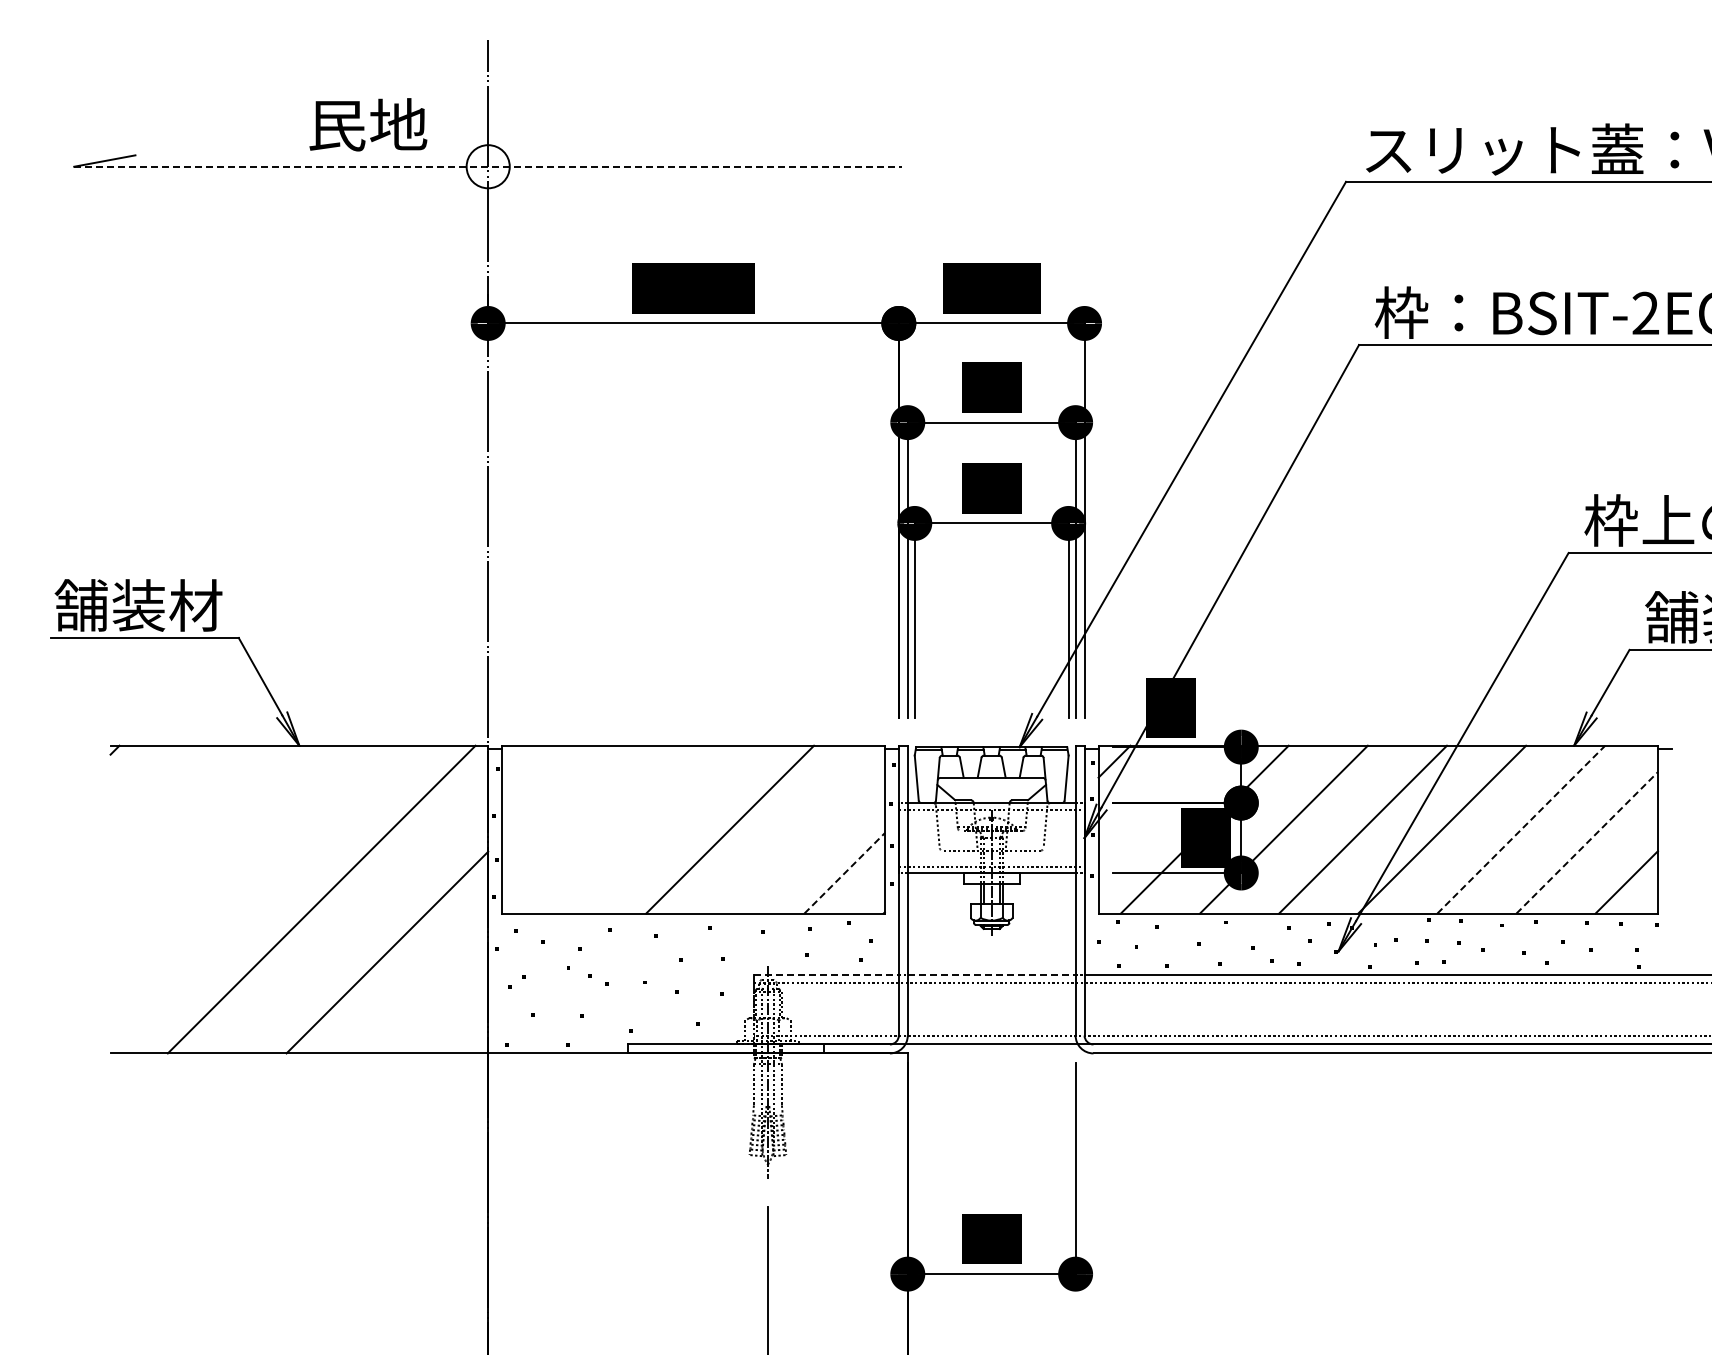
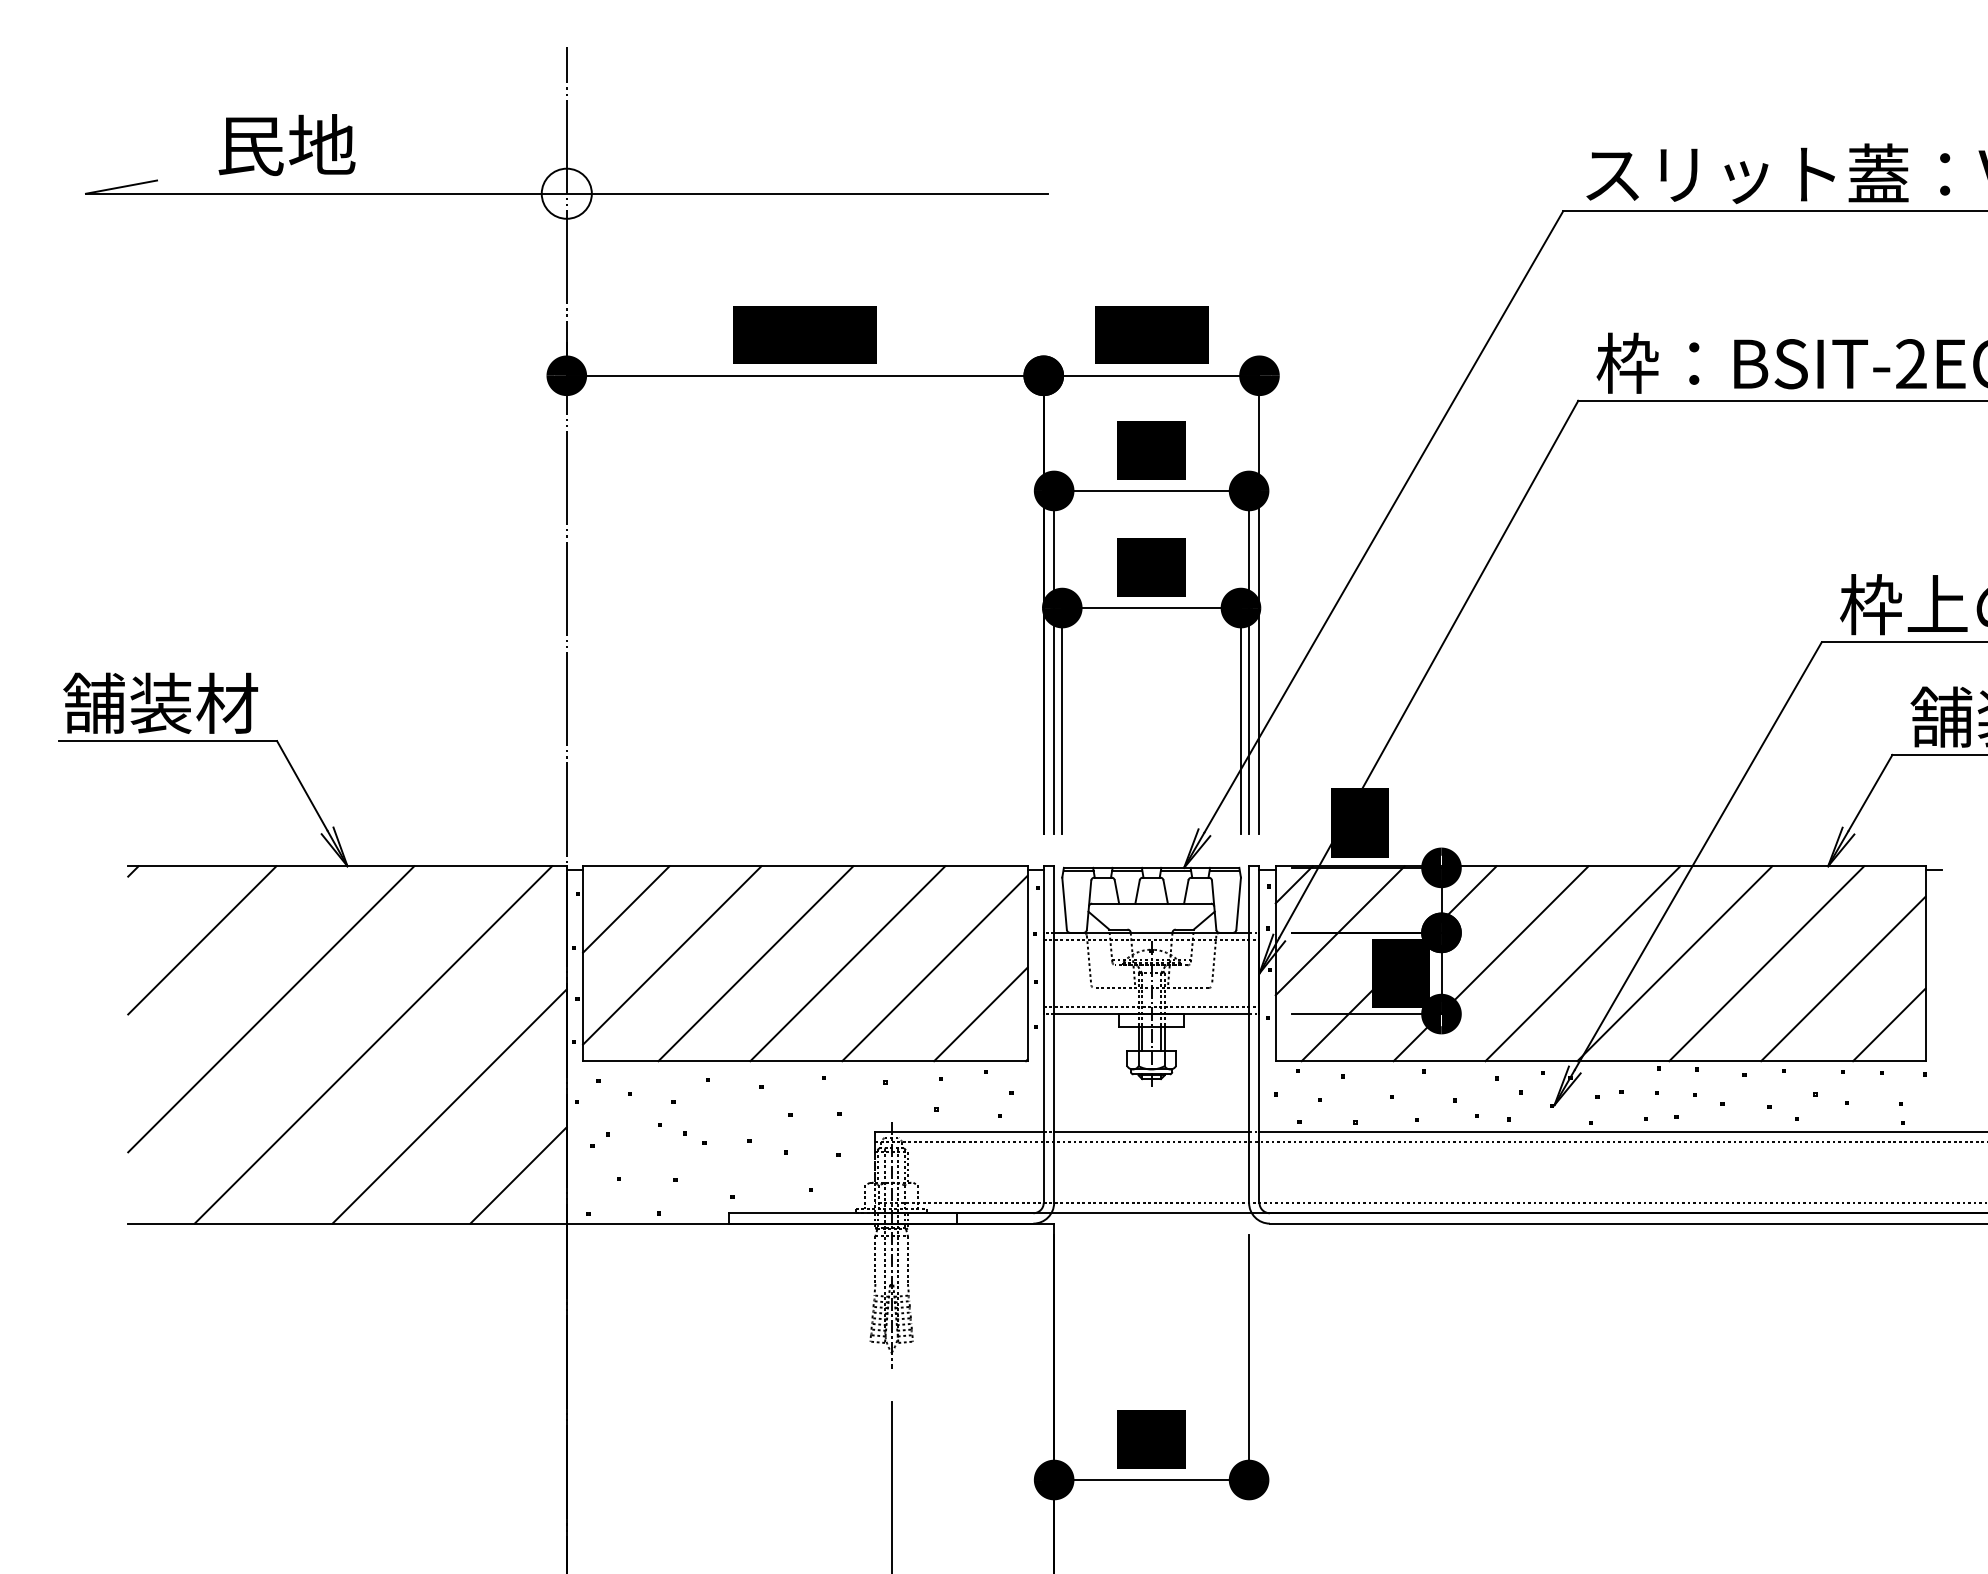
text: (368, 124) -> (287, 144), moved
line: (488, 166) -> (567, 193), dashed -> solid
line: (539, 782) -> (626, 908), added
line: (1153, 800) -> (1339, 929), added
line: (174, 809) -> (202, 940), added
line: (578, 822) -> (671, 955), added
line: (650, 829) -> (755, 963), added
line: (1521, 829) -> (1766, 963), dashed -> solid
line: (804, 833) -> (934, 968), added
line: (1587, 842) -> (1843, 978), dashed -> solid
line: (233, 868) -> (270, 1008), added
line: (844, 873) -> (980, 1014), dashed -> solid
line: (826, 974) -> (959, 1131), dashed -> solid
line: (991, 974) -> (1151, 1131), dashed -> solid
line: (446, 1011) -> (518, 1174), added

